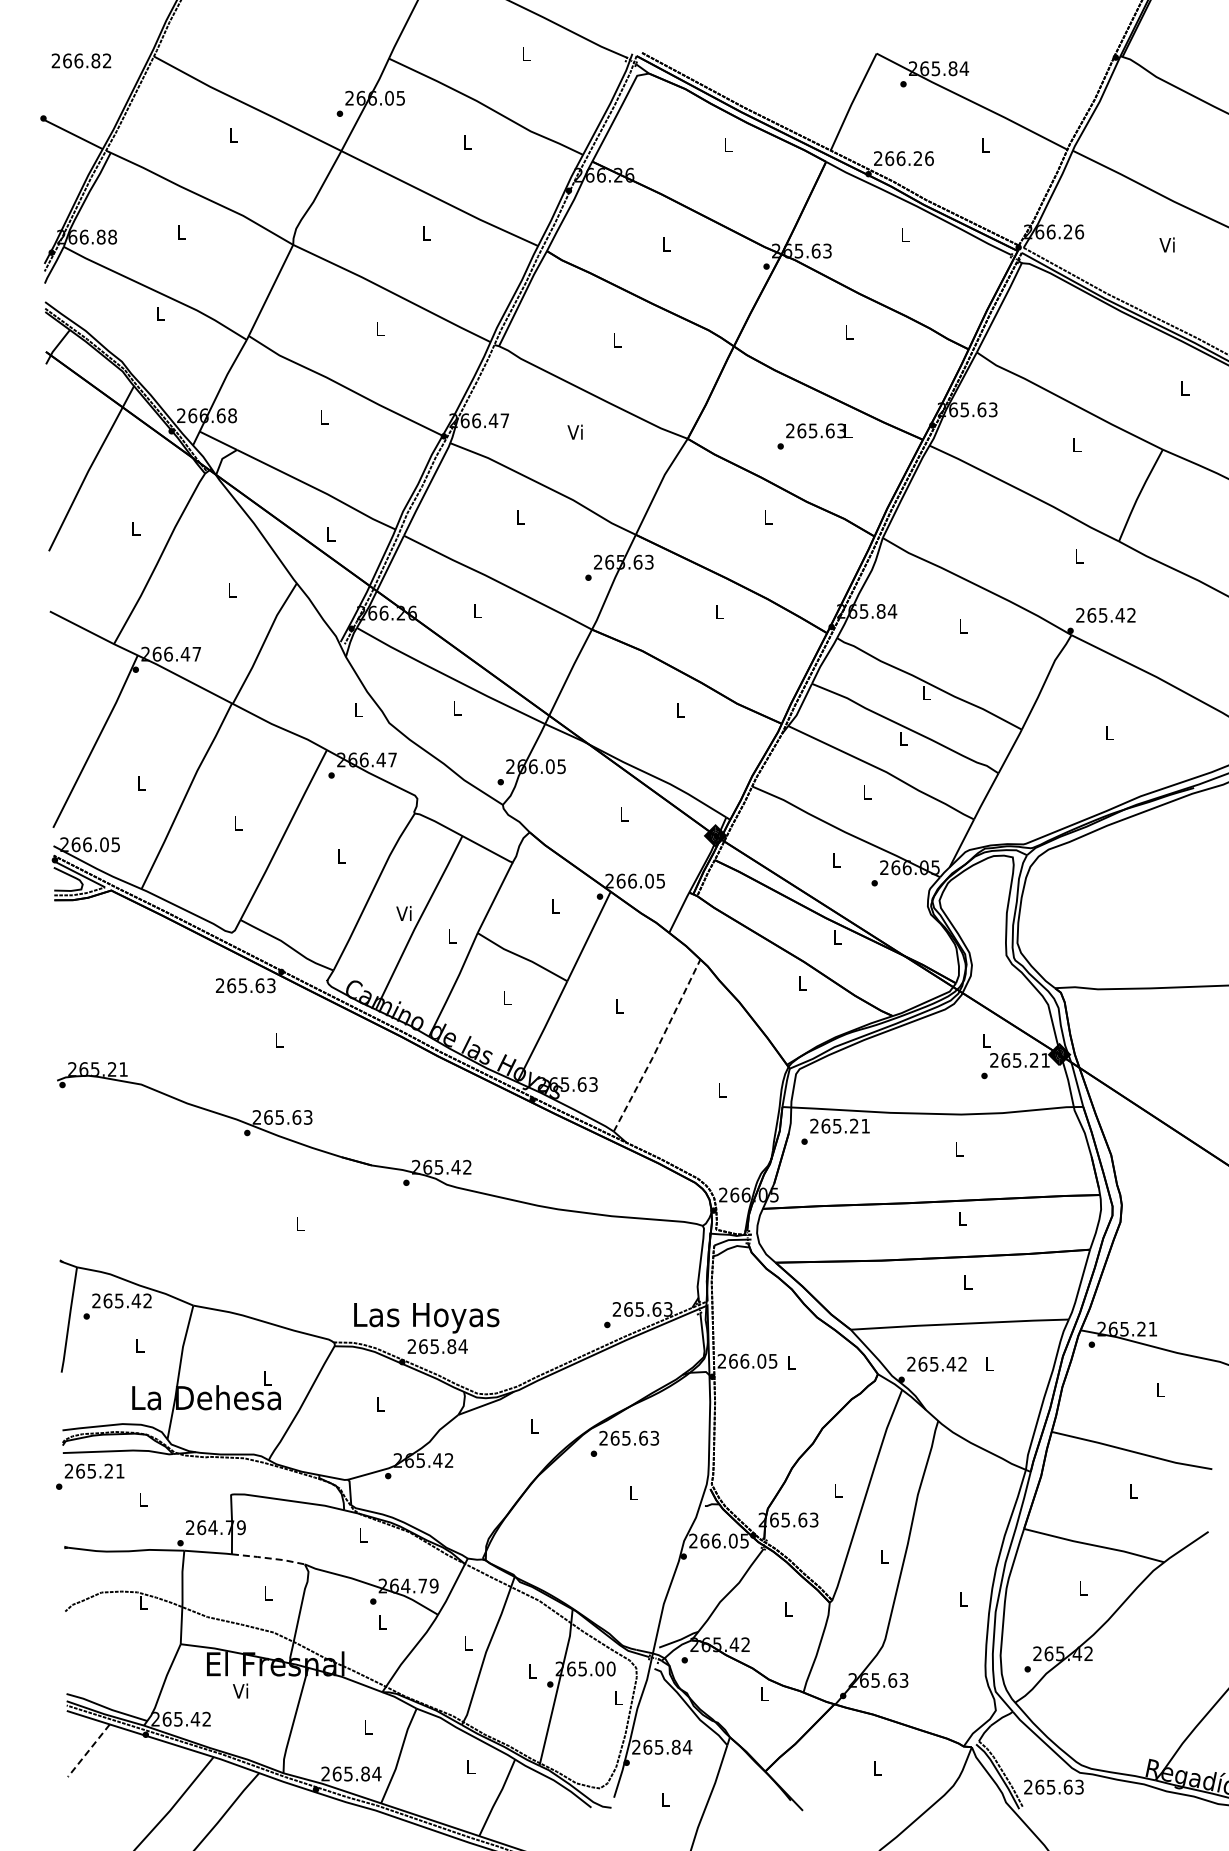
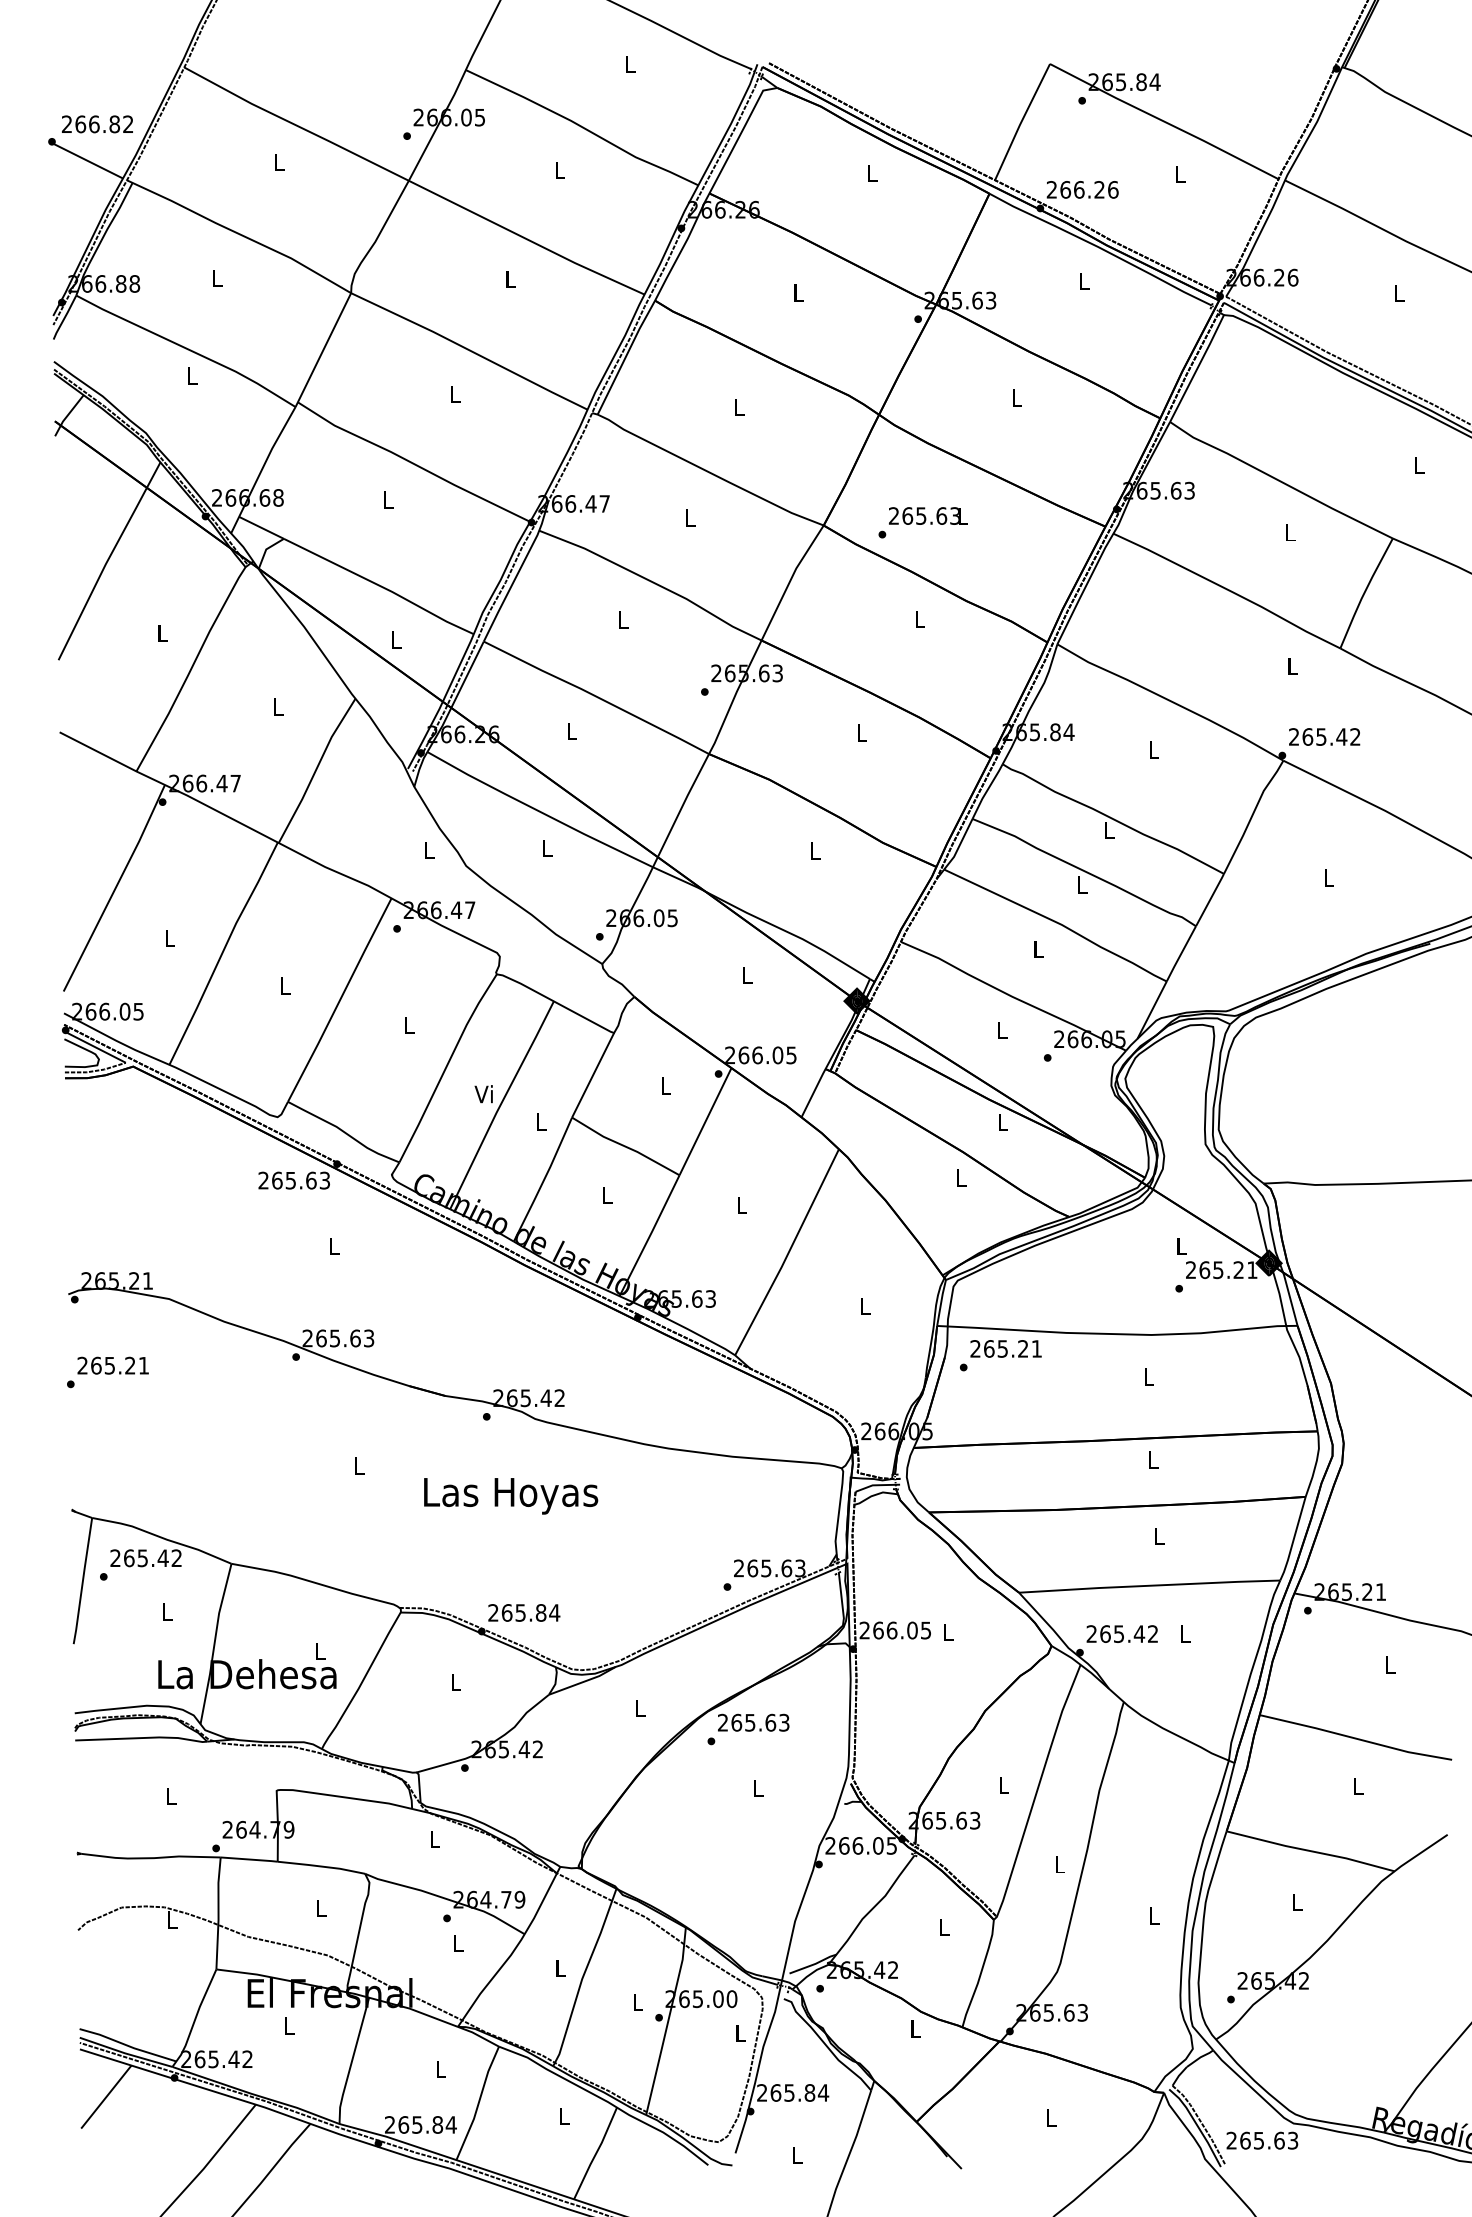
text: (81, 60) -> (97, 123), moved
text: (1166, 244) -> (1397, 292), Vi -> L
text: (574, 431) -> (688, 516), Vi -> L
text: (814, 436) -> (922, 522), moved
line: (658, 1046) -> (788, 1253), dashed -> solid
text: (426, 1318) -> (510, 1496), moved
text: (90, 1476) -> (108, 1372), moved
line: (269, 1558) -> (322, 1866), dashed -> solid
text: (240, 1690) -> (287, 2024), Vi -> L
line: (88, 1751) -> (105, 2097), dashed -> solid

